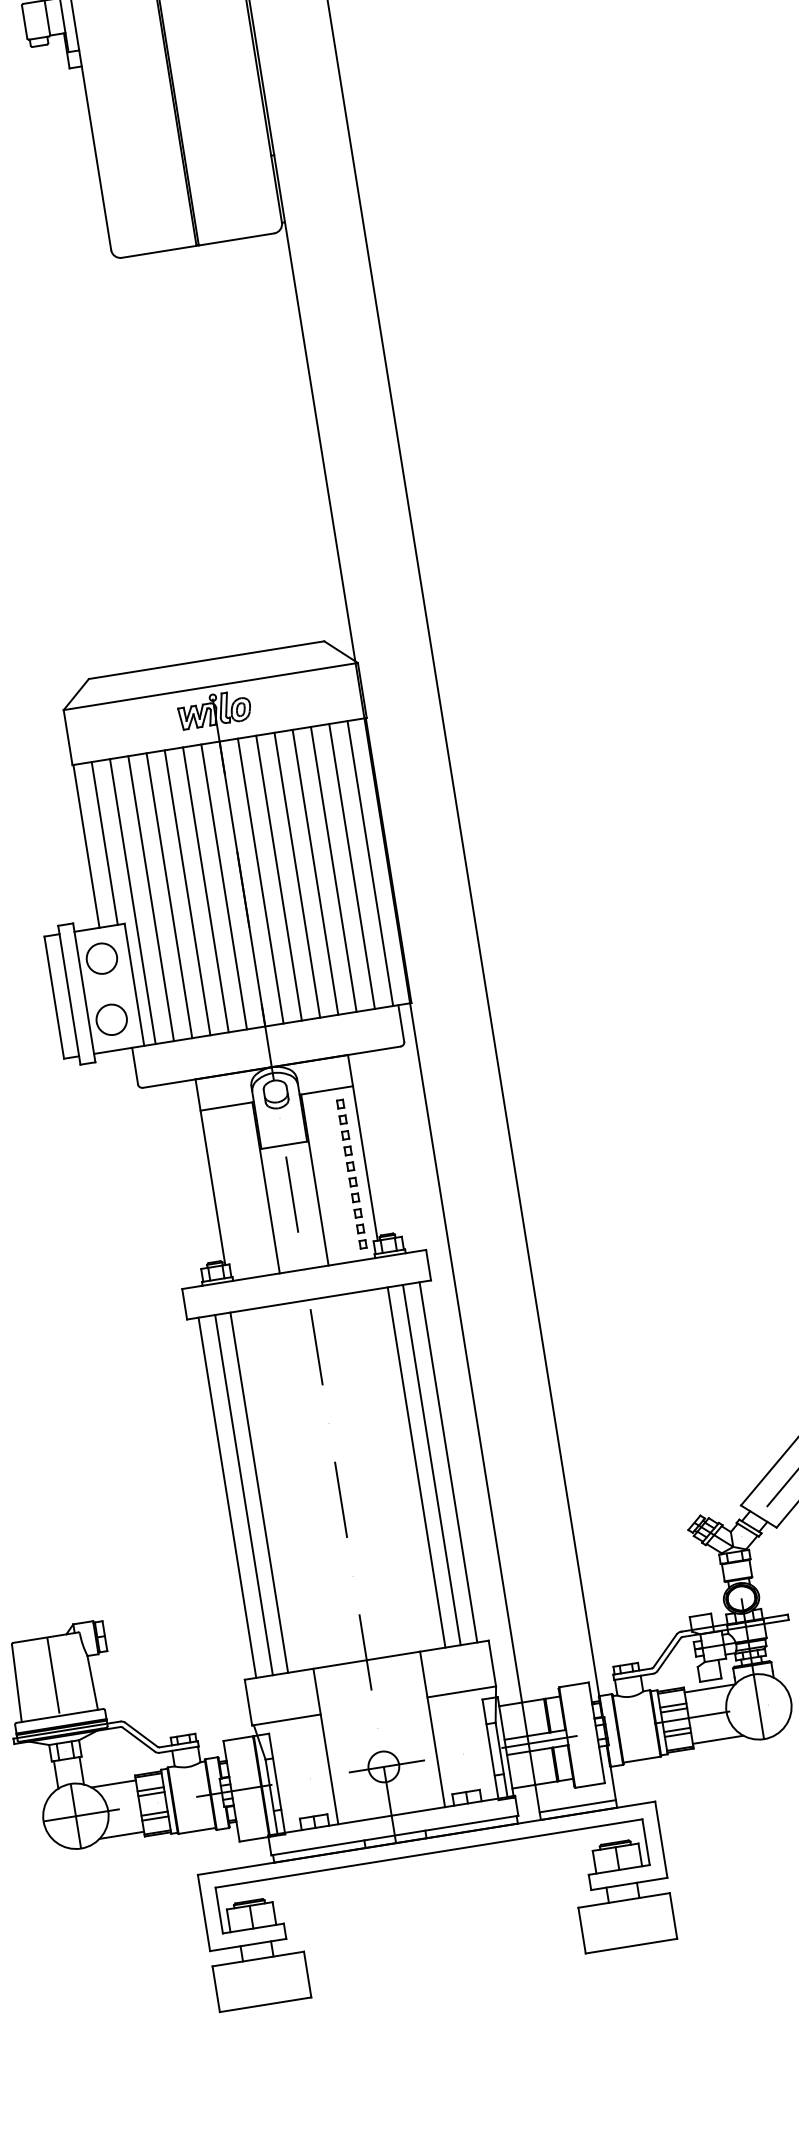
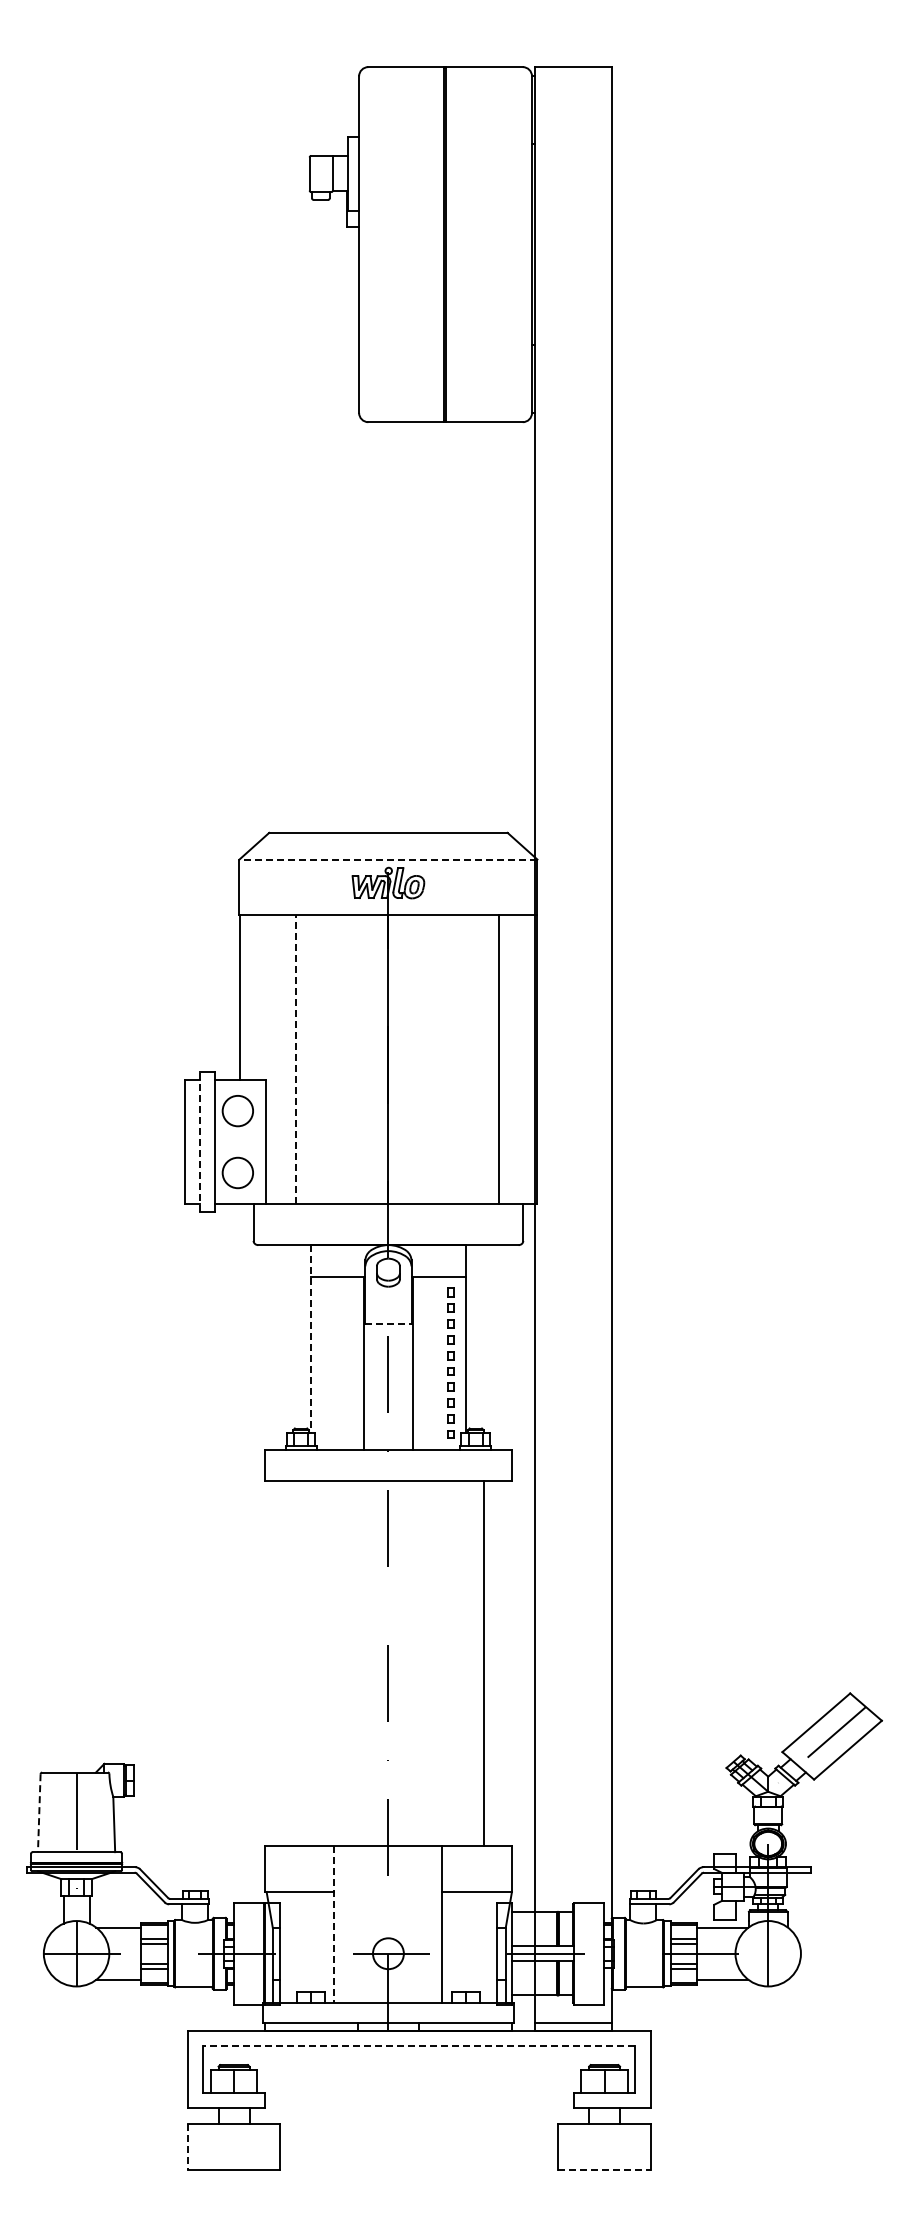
line: (210, 686) -> (388, 859), solid -> dashed
line: (104, 843) -> (258, 997), removed
line: (369, 863) -> (517, 1059), removed
line: (333, 869) -> (480, 1059), removed
line: (315, 872) -> (462, 1059), removed
line: (297, 875) -> (444, 1059), removed
line: (279, 878) -> (425, 1059), removed
line: (260, 881) -> (406, 1059), removed
line: (223, 886) -> (369, 1059), removed
line: (205, 889) -> (351, 1059), removed
line: (187, 892) -> (332, 1059), removed
line: (169, 895) -> (314, 1059), removed
line: (150, 898) -> (295, 1059), solid -> dashed
line: (132, 901) -> (277, 1059), removed
line: (68, 994) -> (199, 1141), solid -> dashed
line: (284, 1145) -> (388, 1324), solid -> dashed
line: (210, 1172) -> (311, 1339), solid -> dashed
line: (448, 1461) -> (500, 1662), removed
line: (416, 1466) -> (468, 1662), removed
line: (258, 1492) -> (308, 1662), removed
line: (244, 1494) -> (293, 1662), removed
line: (227, 1497) -> (276, 1662), removed
line: (17, 1683) -> (39, 1813), solid -> dashed
line: (325, 1746) -> (334, 1924), solid -> dashed
line: (428, 1853) -> (418, 2046), solid -> dashed
line: (632, 1945) -> (605, 2169), solid -> dashed
line: (216, 1990) -> (187, 2147), solid -> dashed

